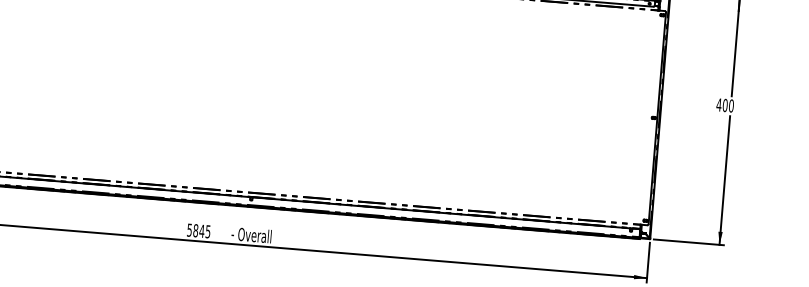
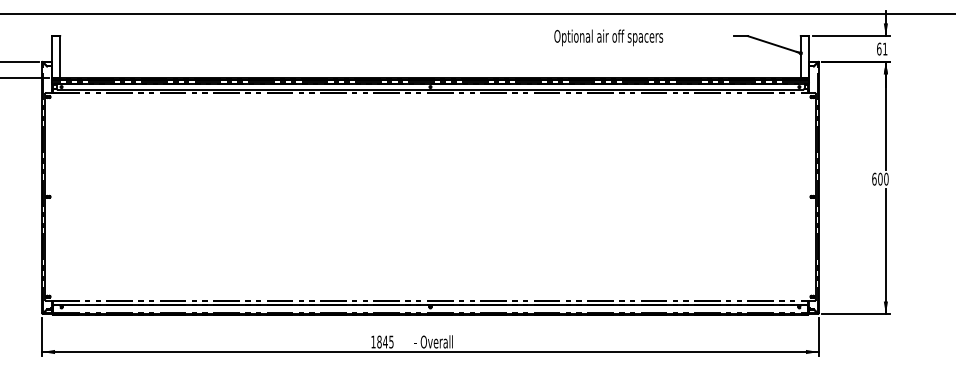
text: (719, 104) -> (874, 178), 400 -> 600
text: (189, 229) -> (373, 341), 5845 -> 1845

